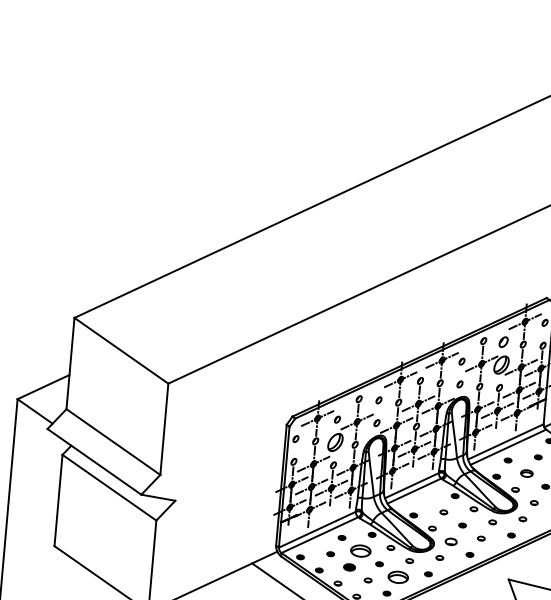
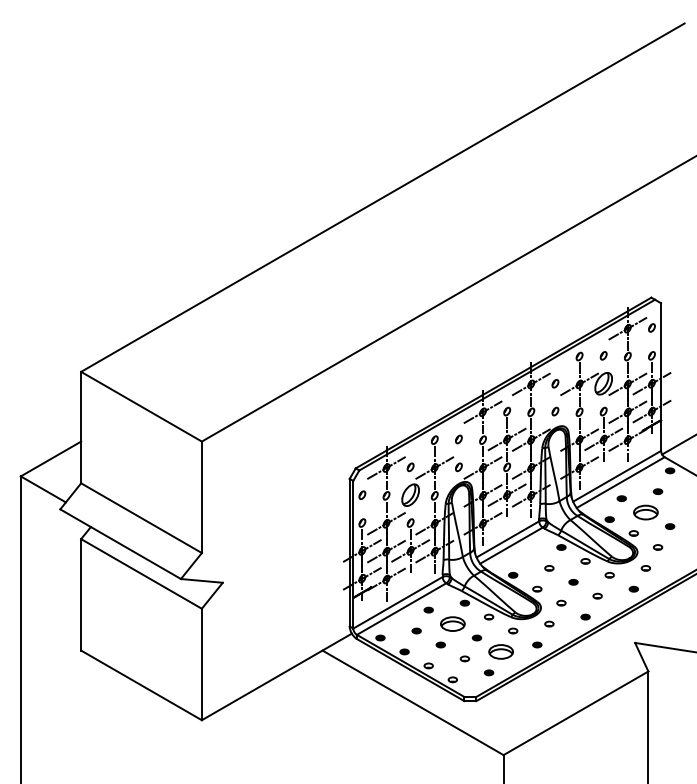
part: (503, 341) -> (603, 355), size x0.62
part: (526, 473) -> (645, 512), size x1.67
part: (451, 541) -> (561, 602), size x0.62
part: (349, 566) -> (440, 644), size x0.62

